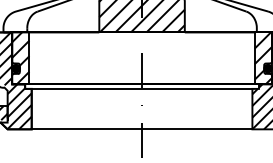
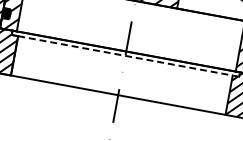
line: (142, 88) -> (125, 55), solid -> dashed

